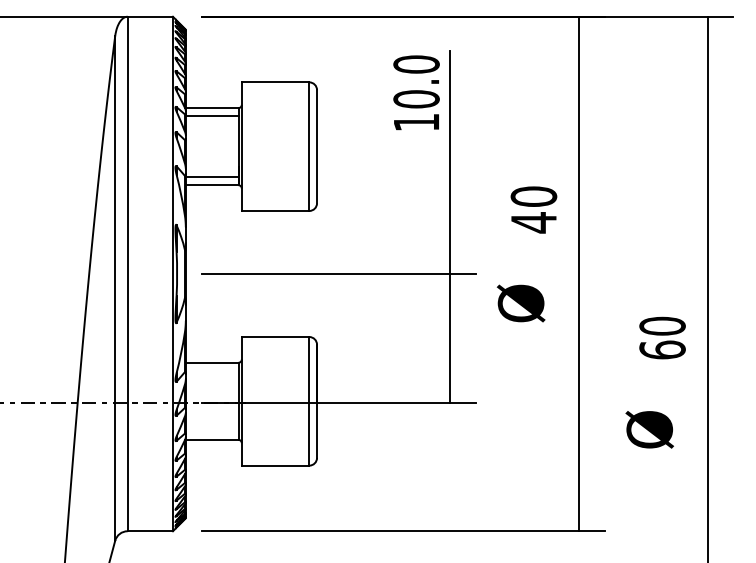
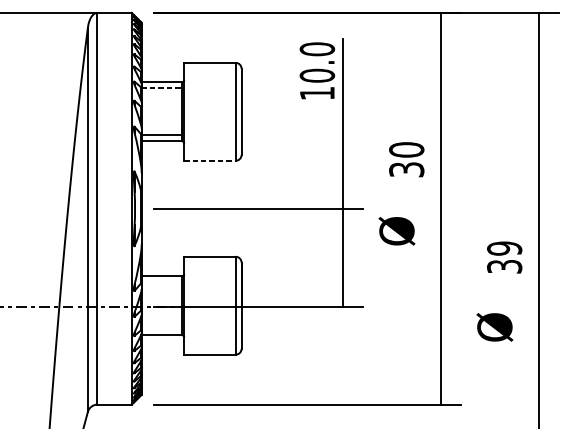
line: (212, 115) -> (161, 88), solid -> dashed
line: (275, 210) -> (209, 160), solid -> dashed
text: (533, 222) -> (406, 169), 40 -> 30
text: (662, 337) -> (504, 257), 60 -> 39

